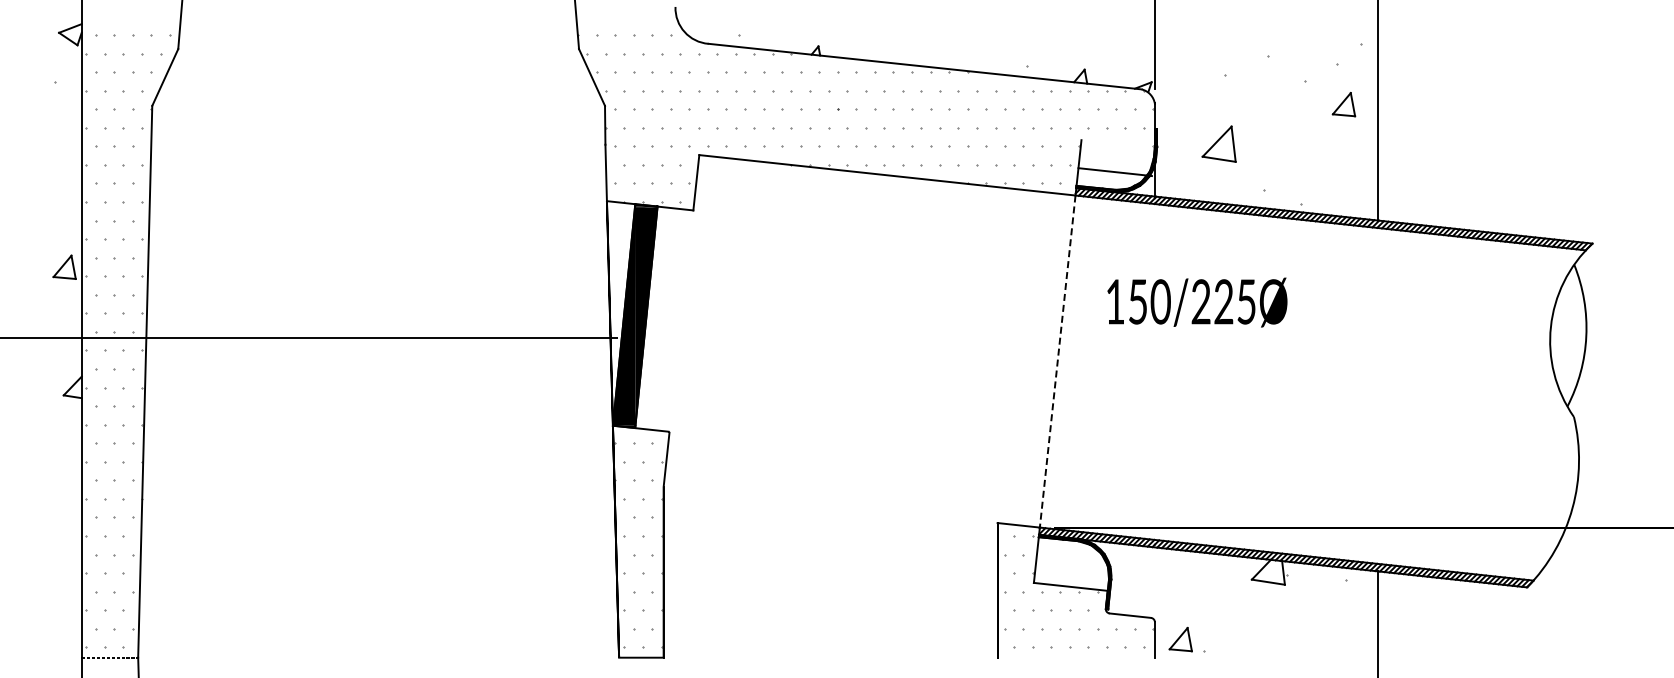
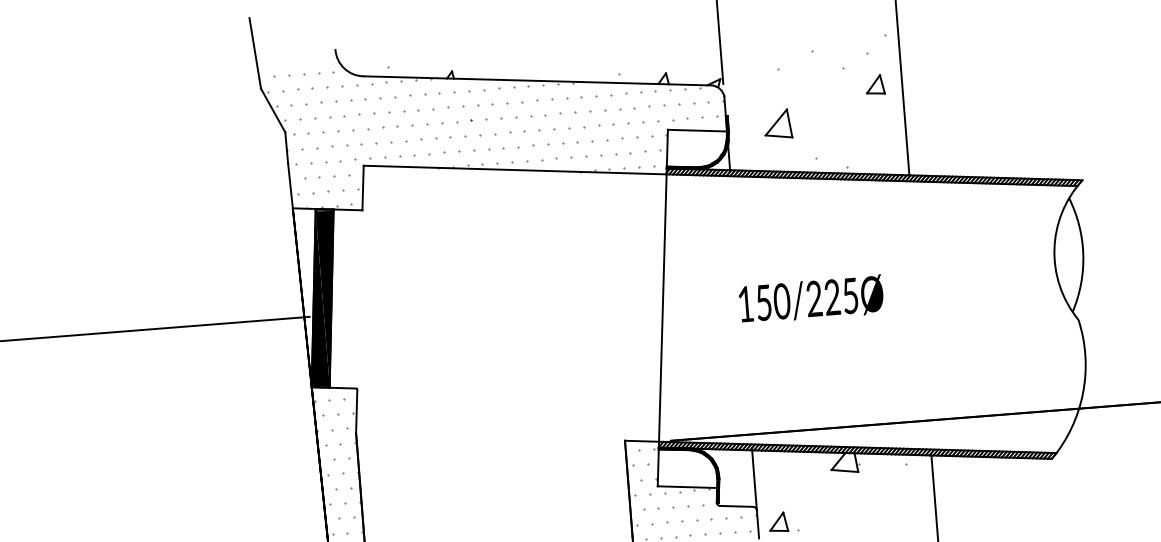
line: (1114, 172) -> (696, 131), moved
text: (1197, 302) -> (811, 299), moved
line: (1057, 361) -> (662, 308), dashed -> solid
line: (1154, 584) -> (754, 479), added

